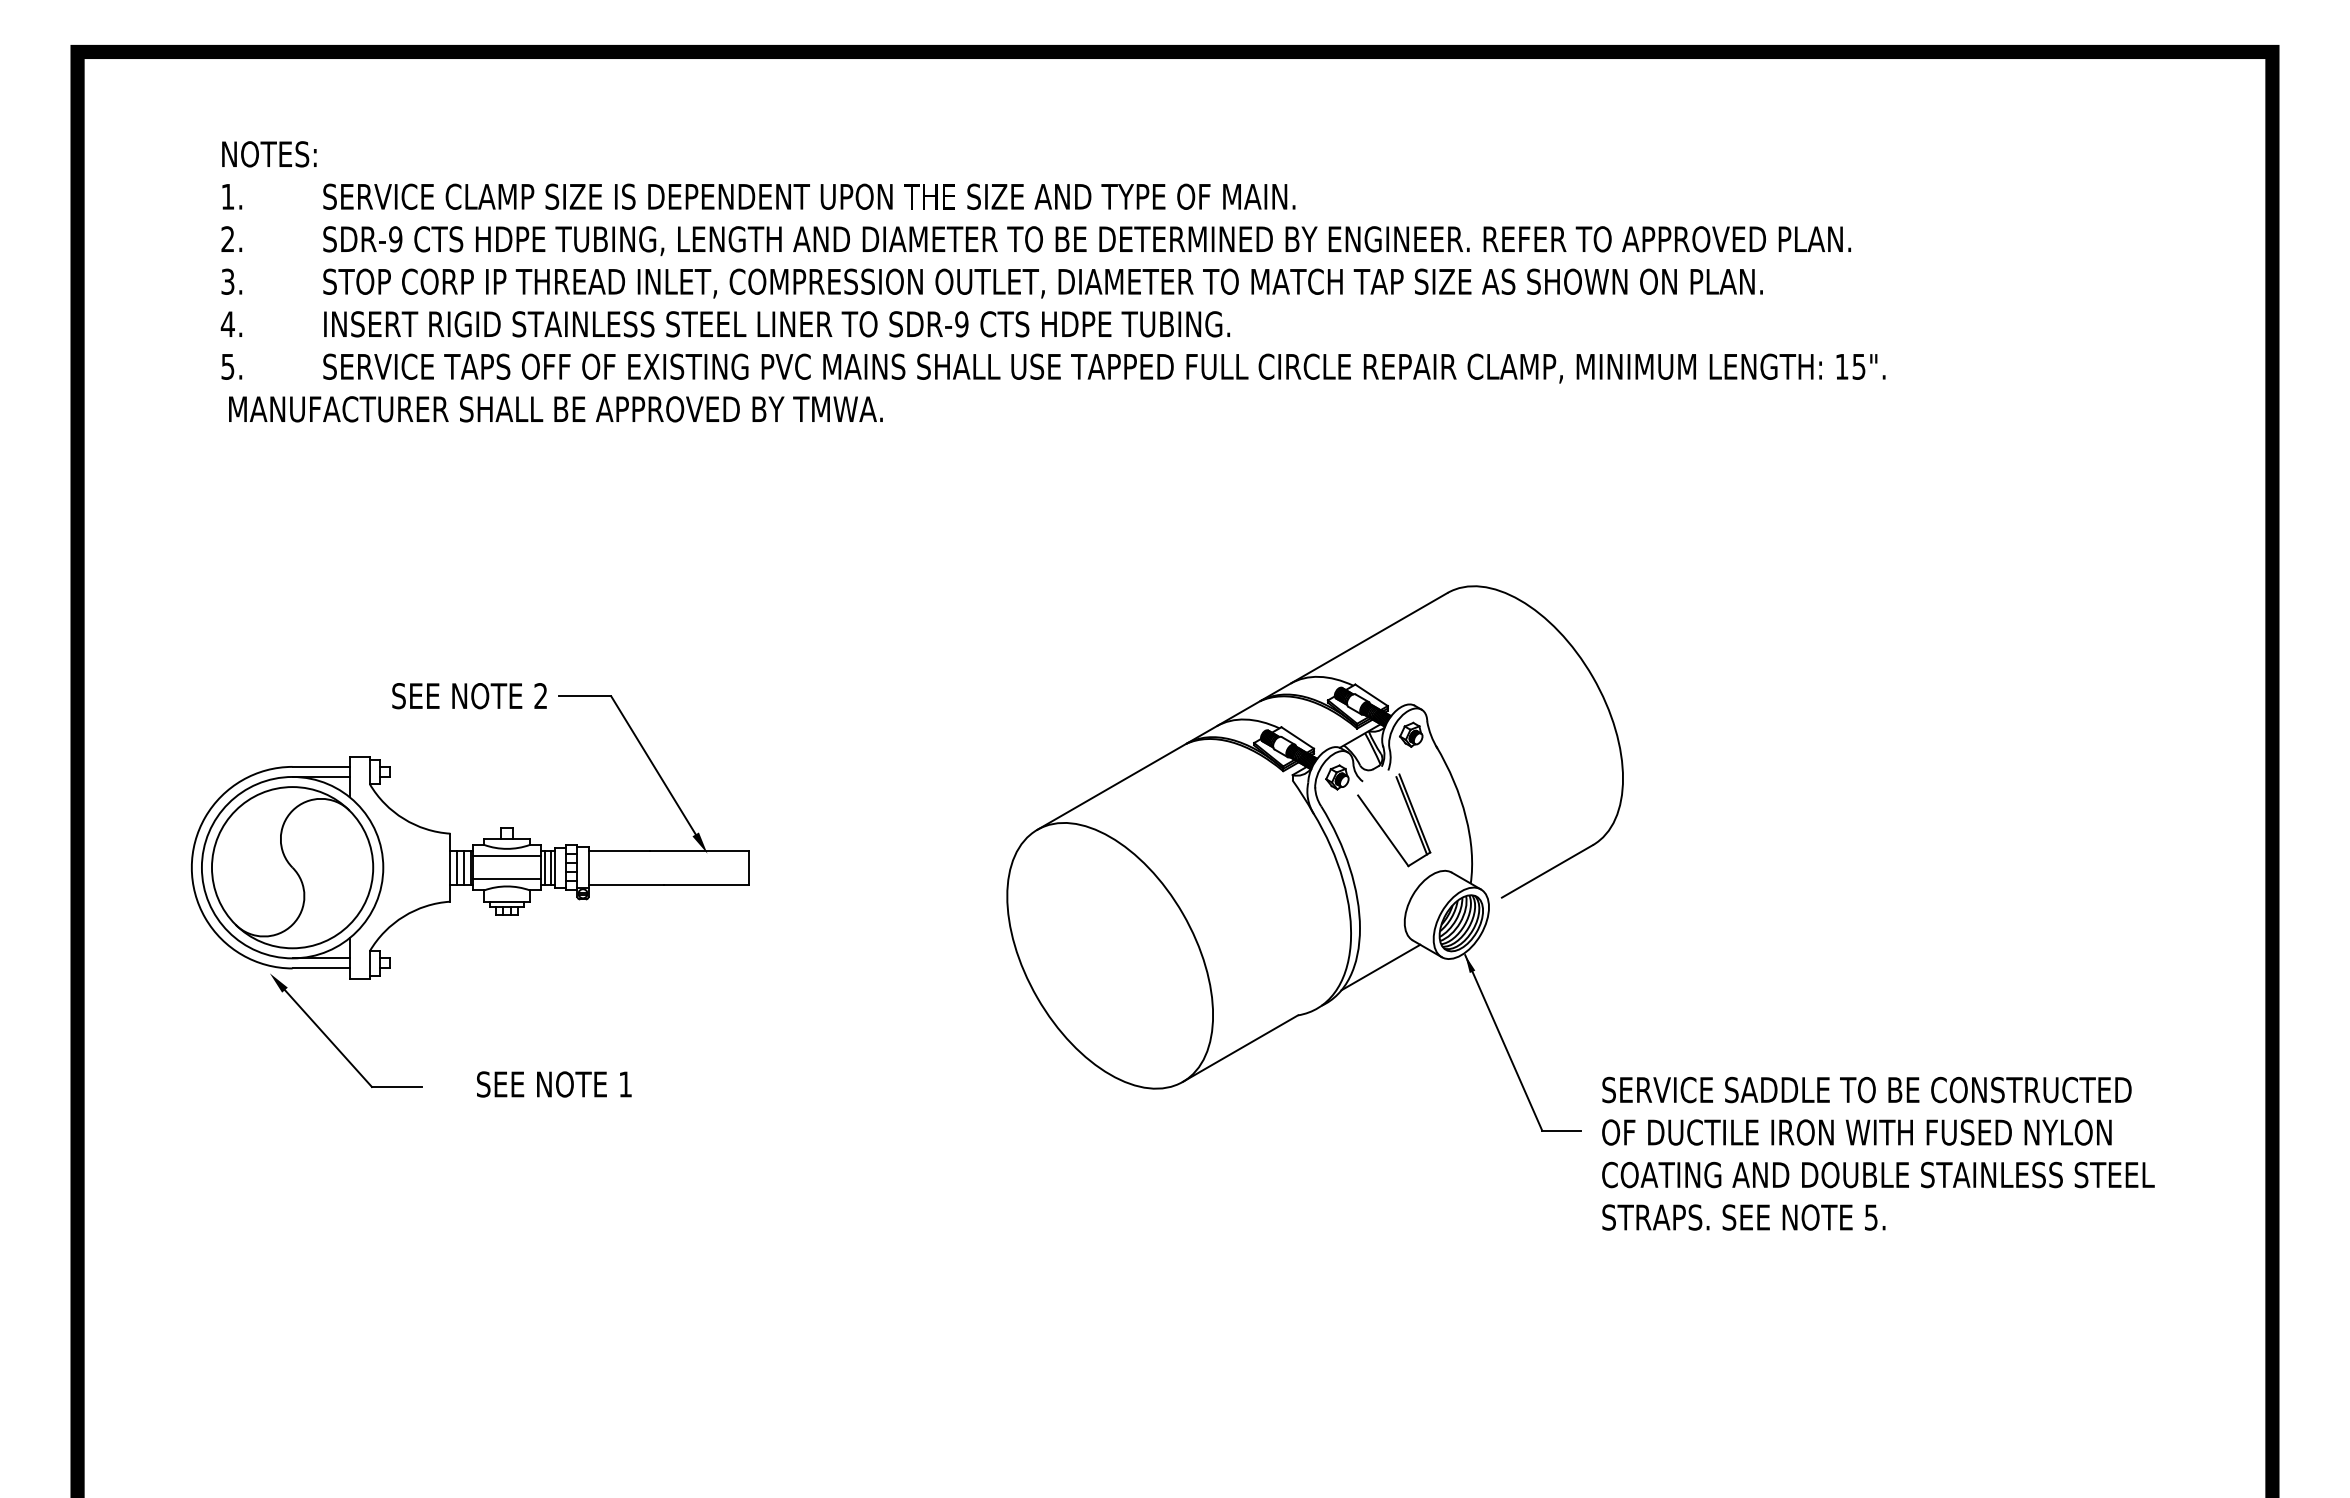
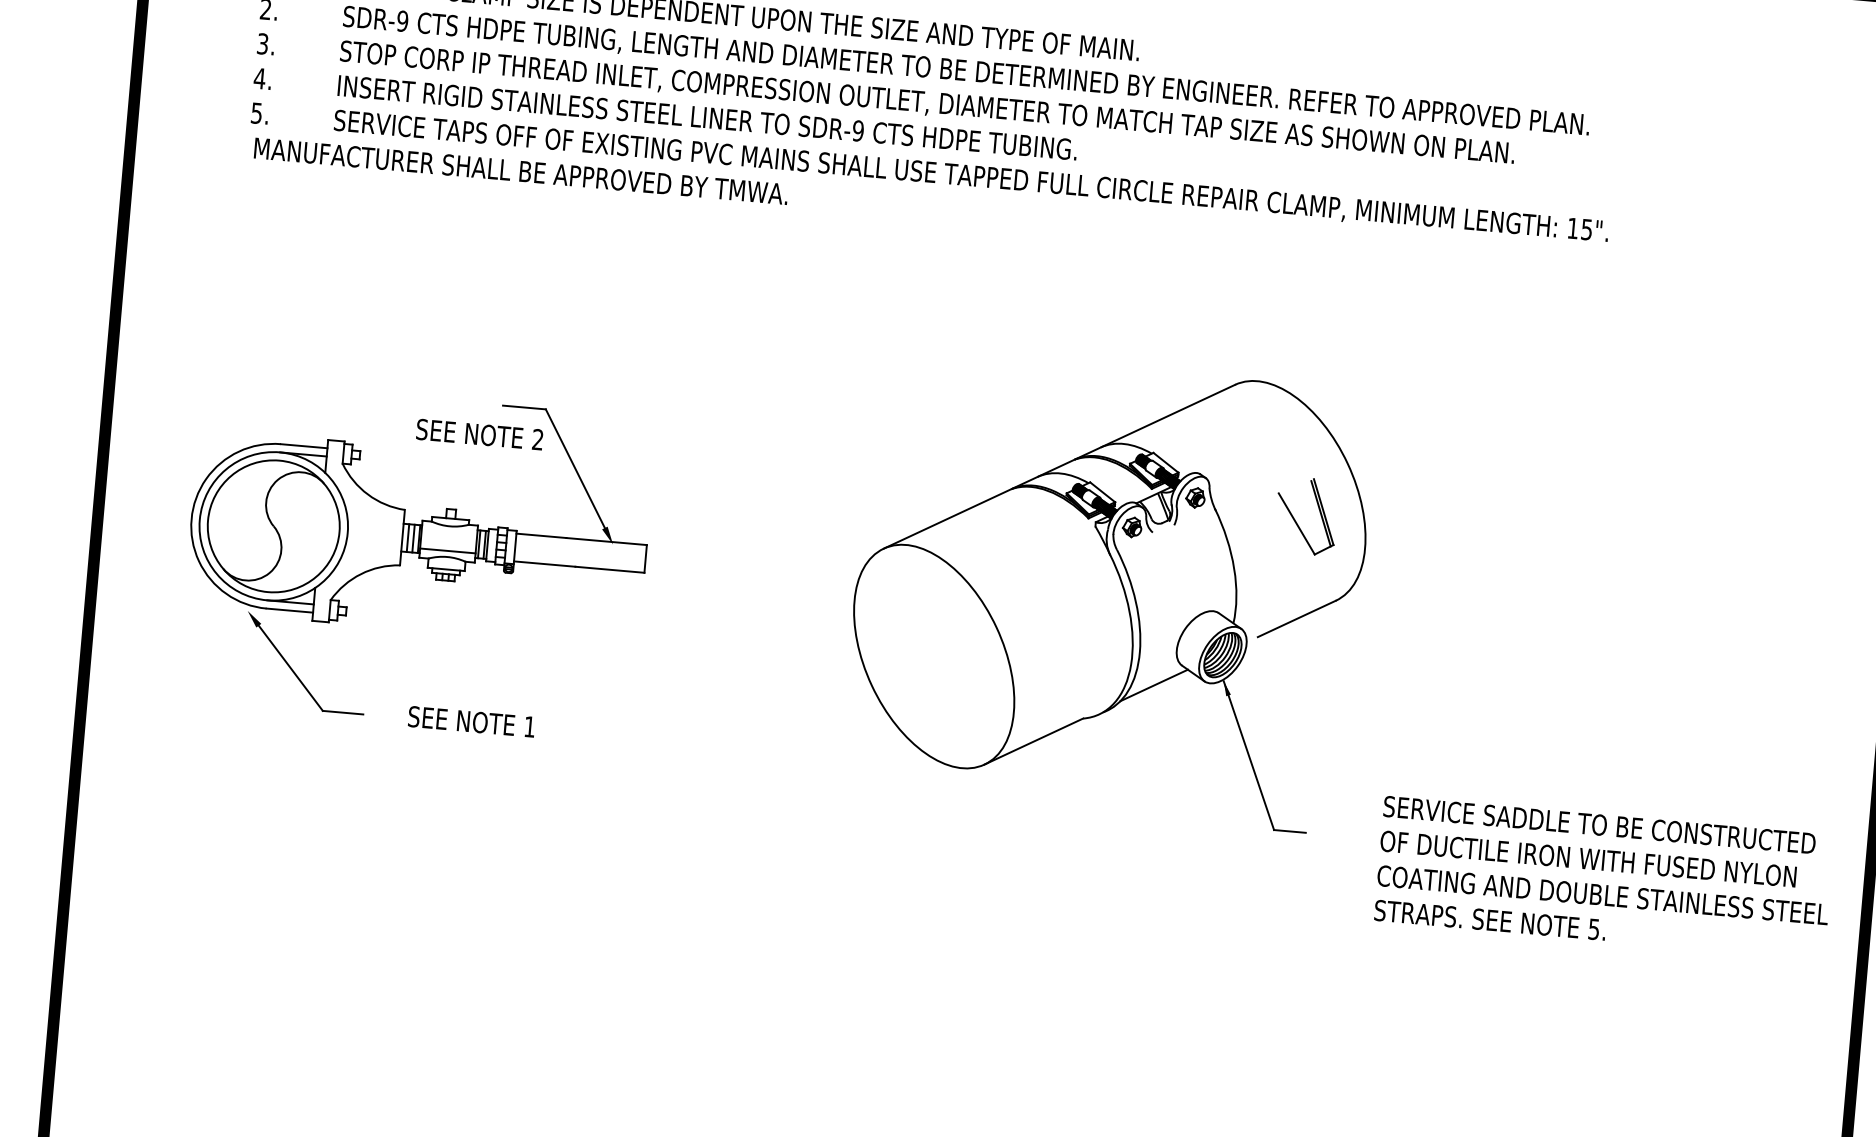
text: (469, 696) -> (479, 434), moved
part: (1382, 827) -> (1296, 521), moved
line: (507, 856) -> (449, 532), removed
text: (1878, 1153) -> (1604, 877), moved

